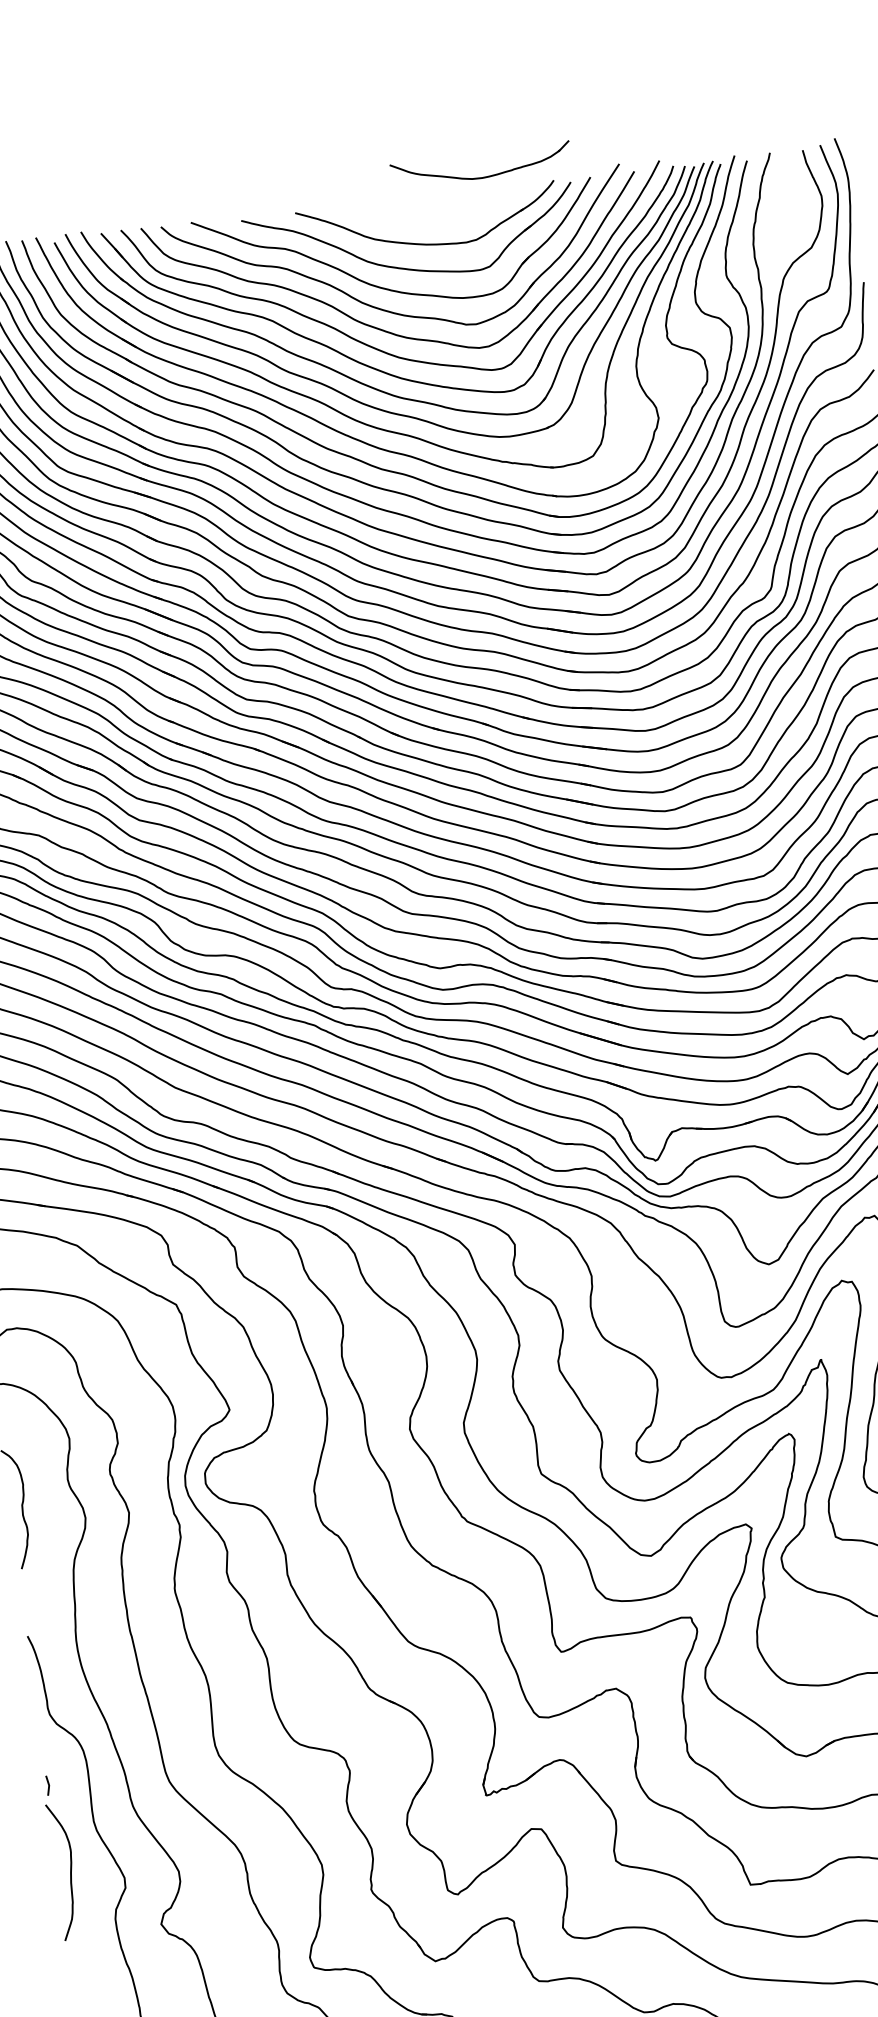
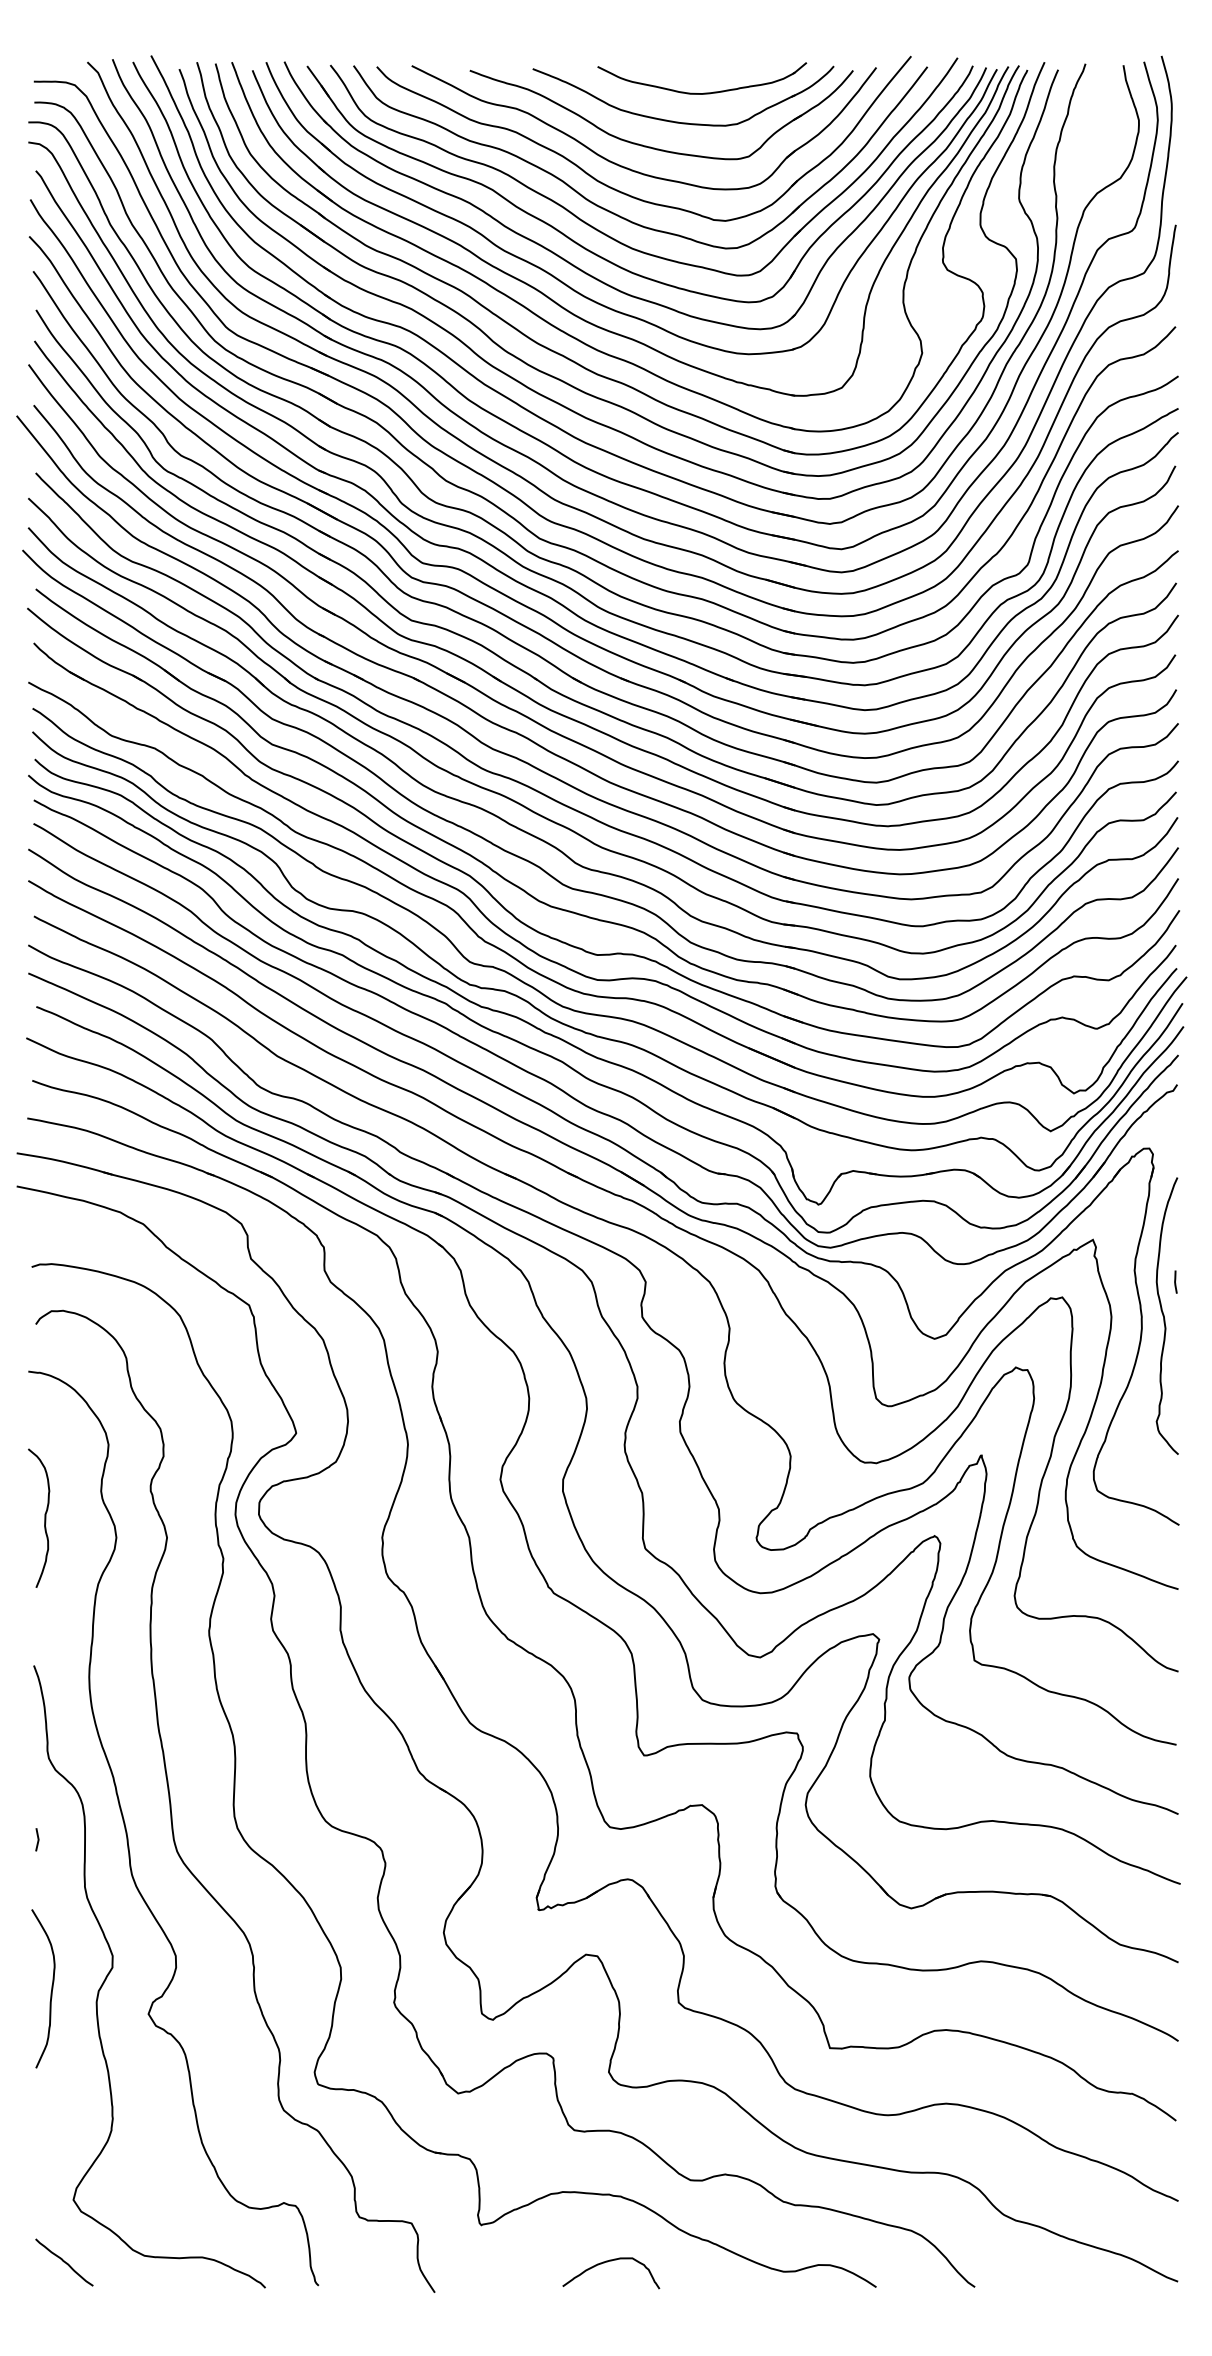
part: (484, 176) -> (704, 92), moved
curve: (70, 1870) -> (51, 1988), moved

